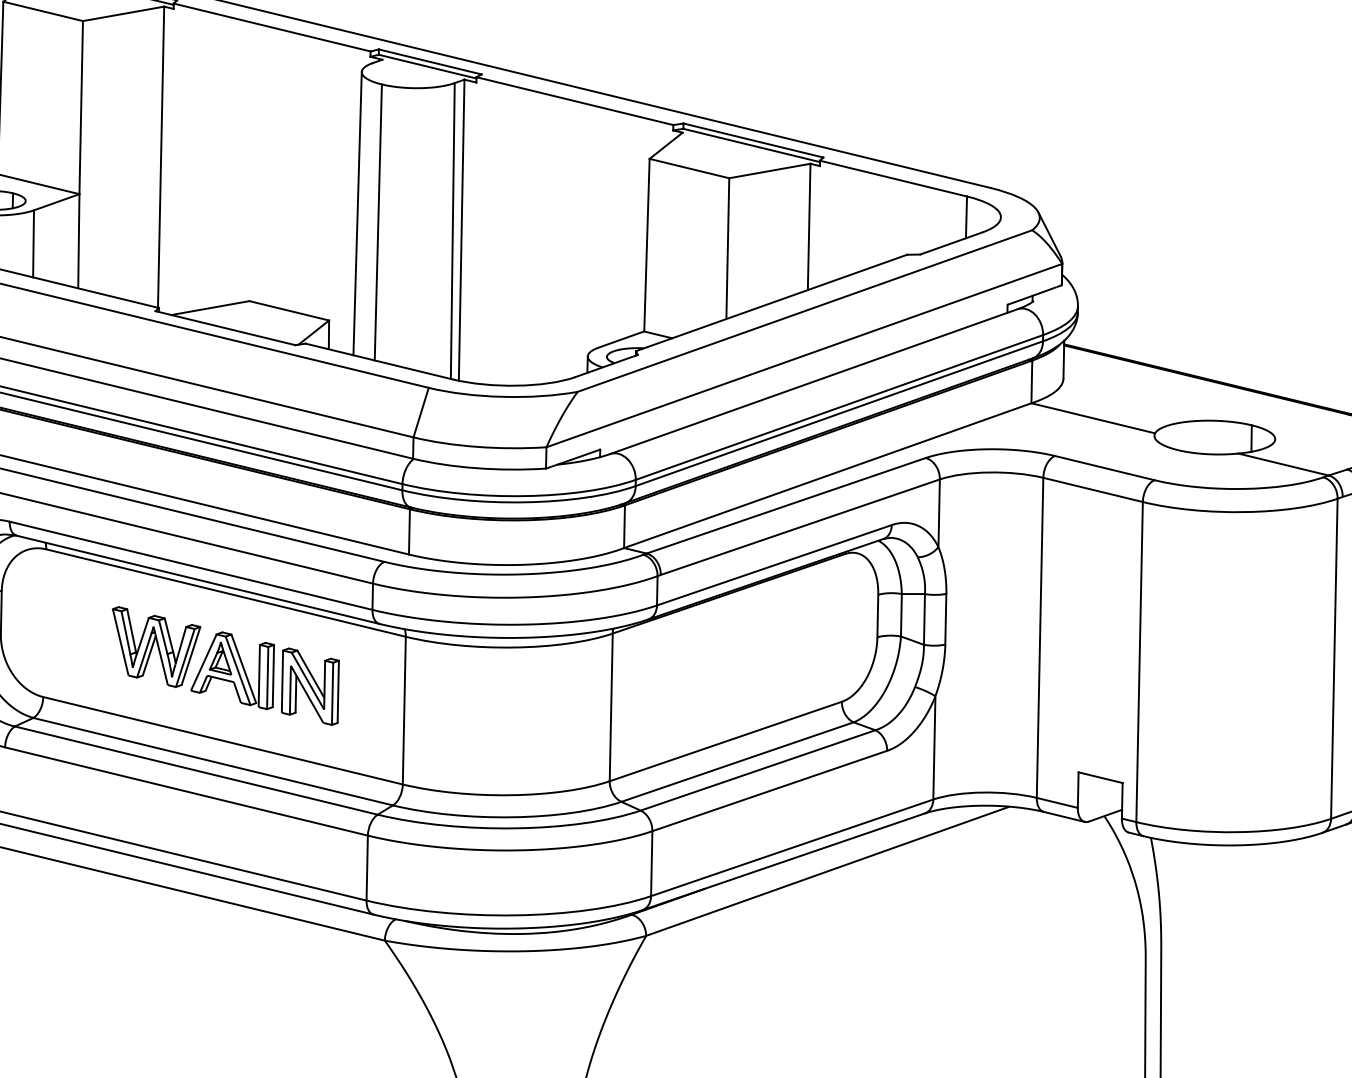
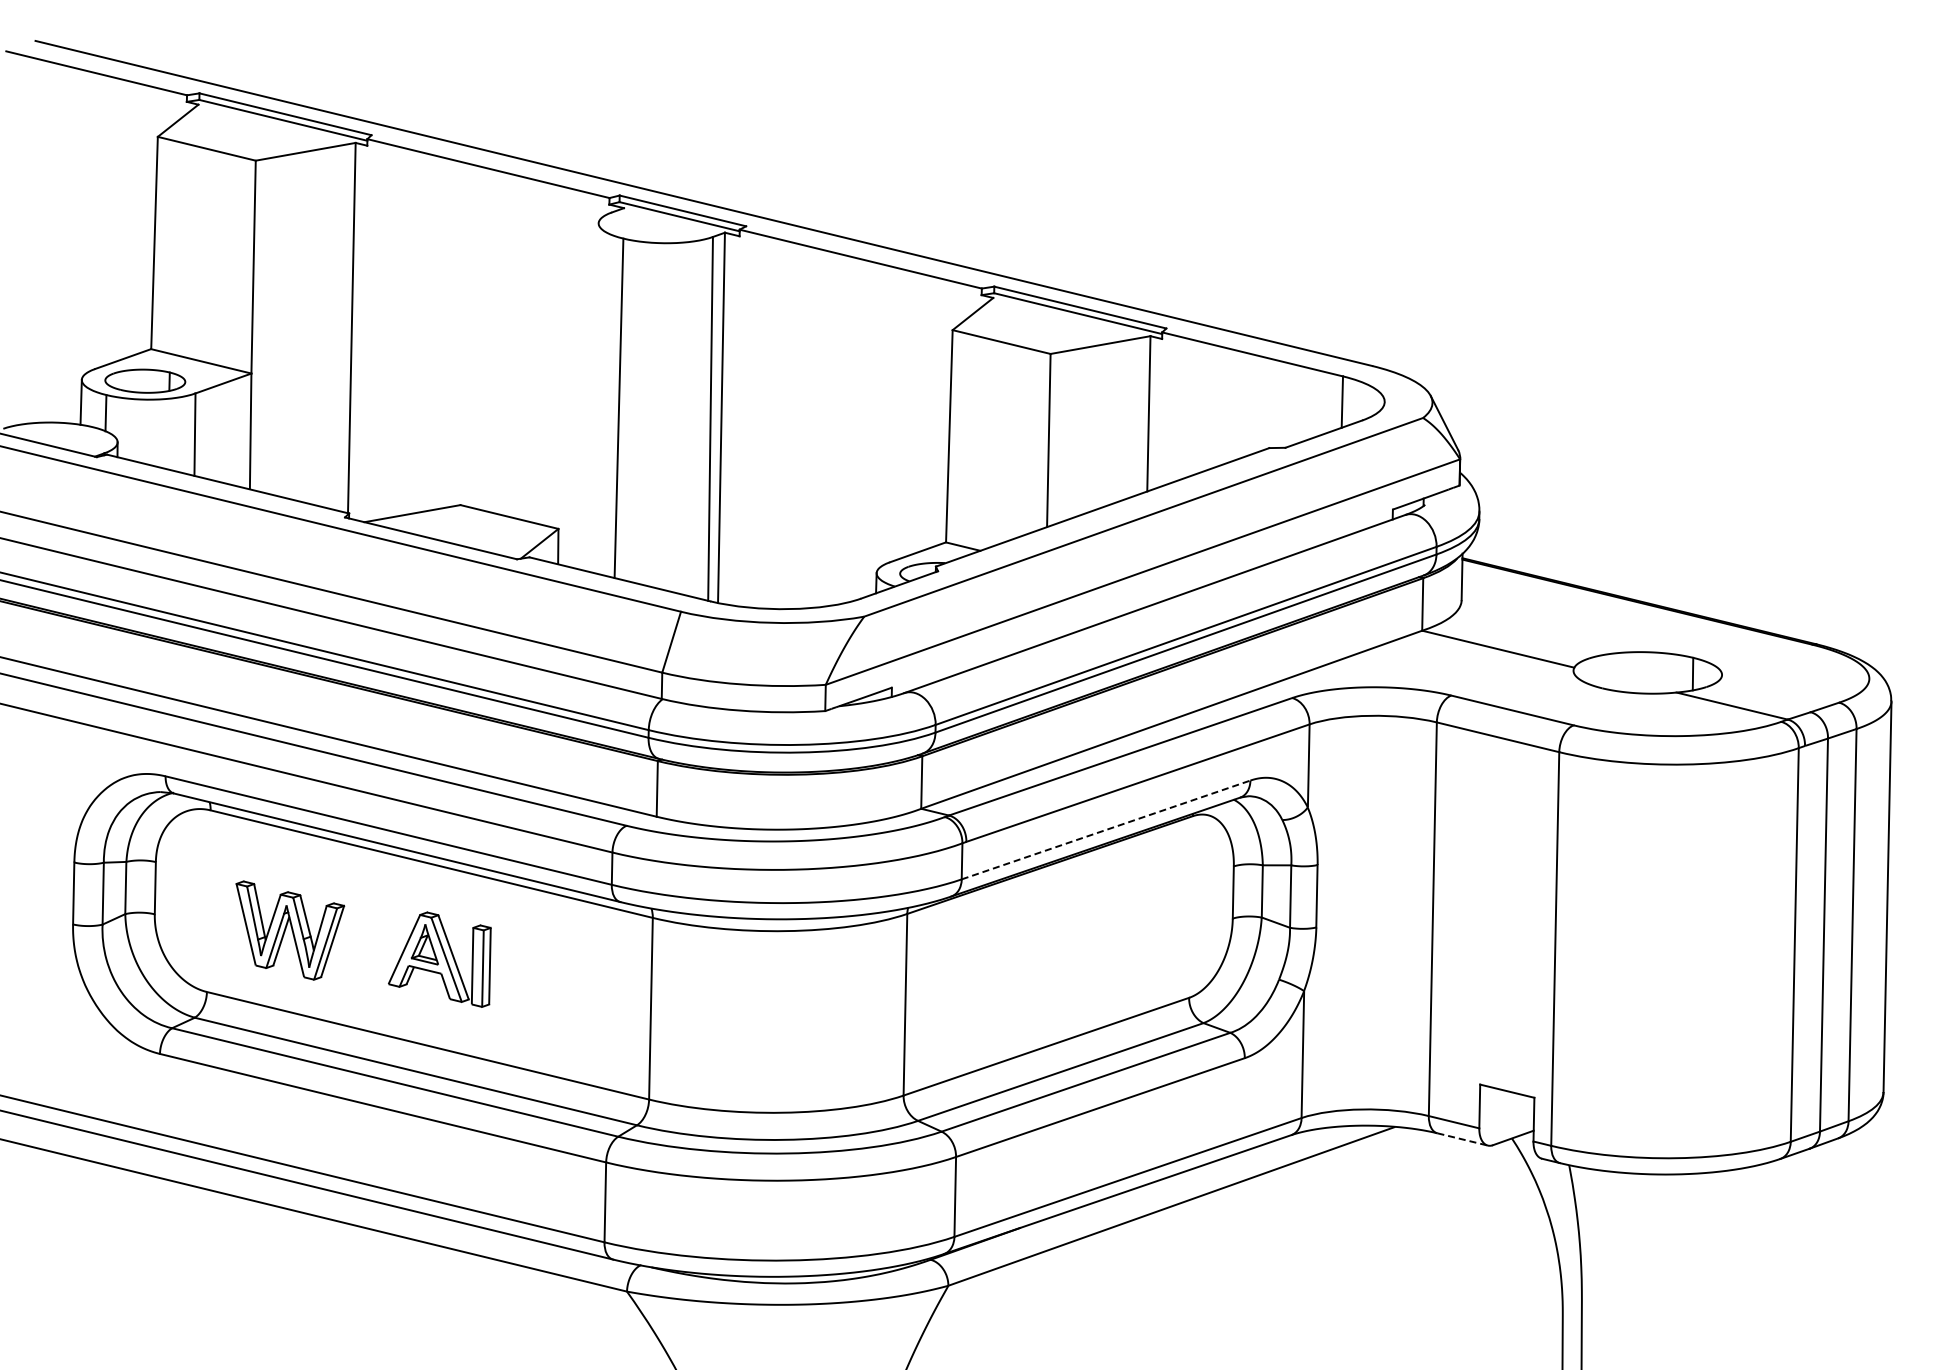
line: (357, 213) -> (593, 397), removed
line: (774, 564) -> (1106, 829), solid -> dashed
part: (156, 647) -> (290, 930), moved
part: (310, 686) -> (535, 979), removed
line: (1064, 816) -> (1462, 1139), solid -> dashed

